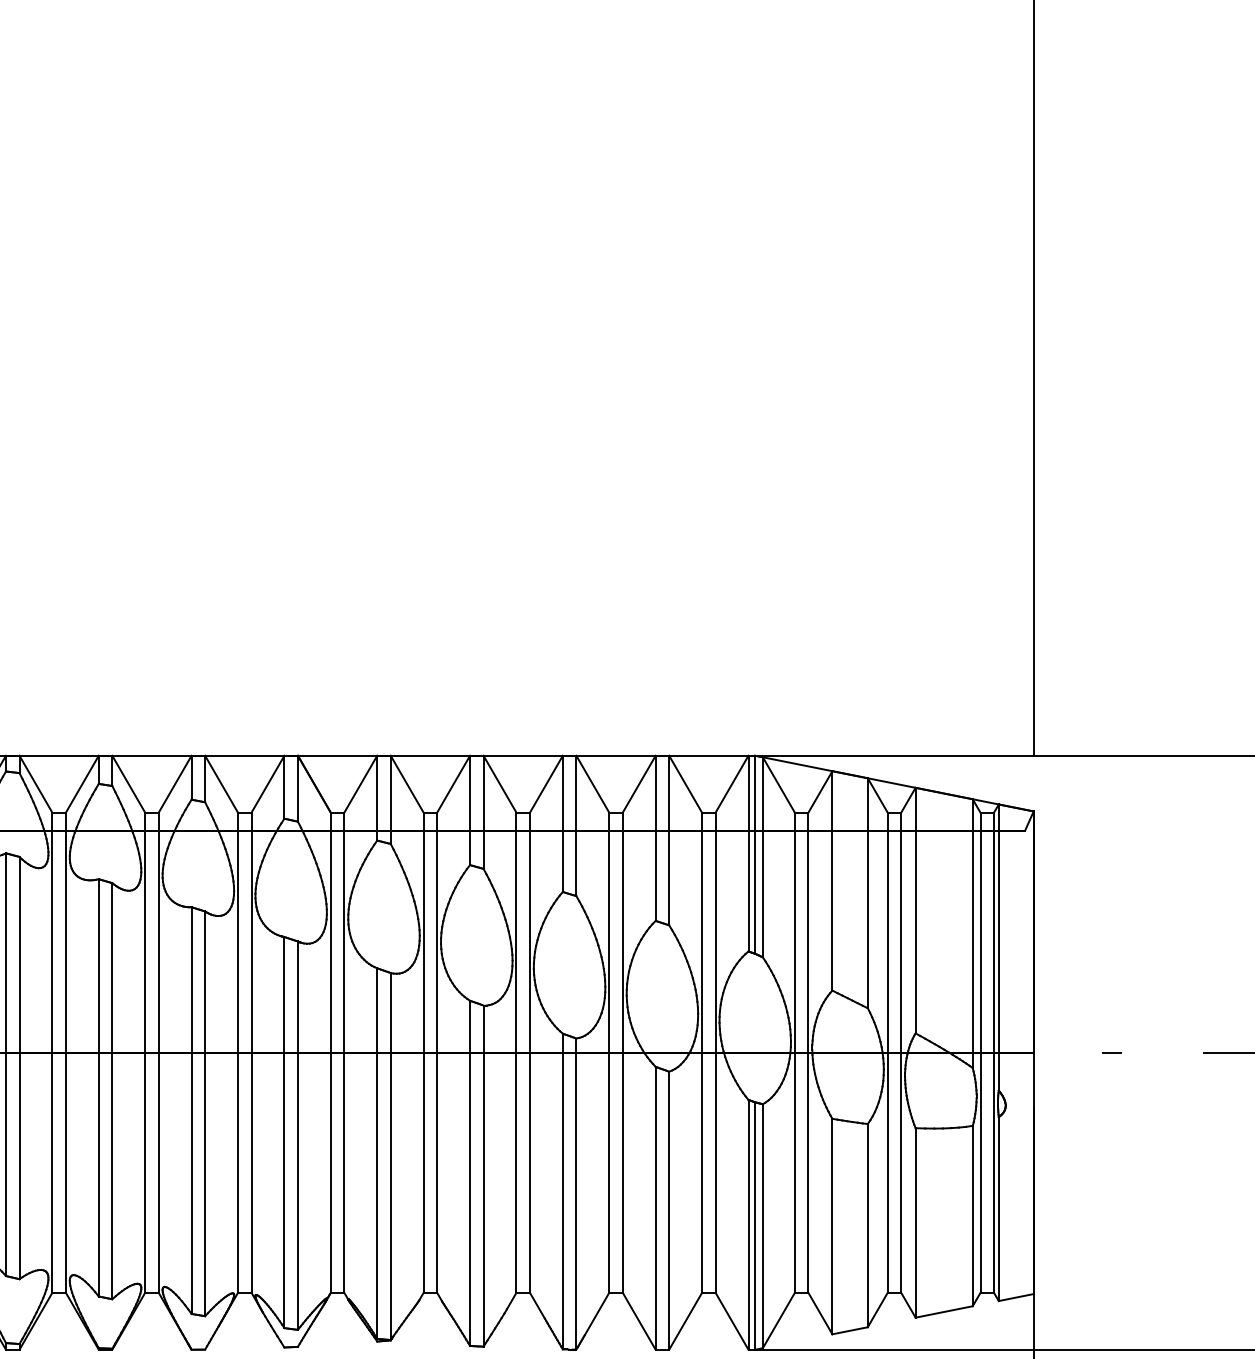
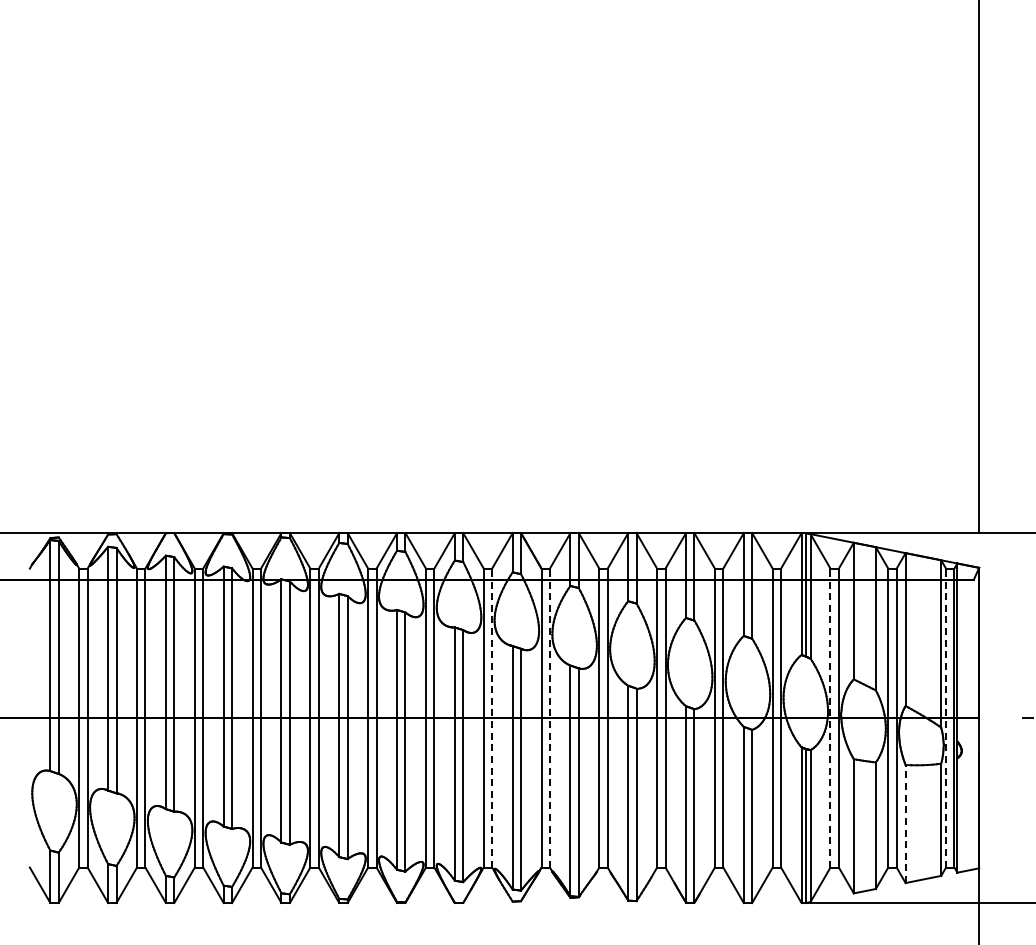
line: (252, 1051) -> (492, 717), solid -> dashed
line: (343, 1051) -> (549, 717), solid -> dashed
line: (794, 1051) -> (830, 717), solid -> dashed
line: (981, 1051) -> (946, 717), solid -> dashed
line: (915, 1223) -> (905, 824), solid -> dashed

